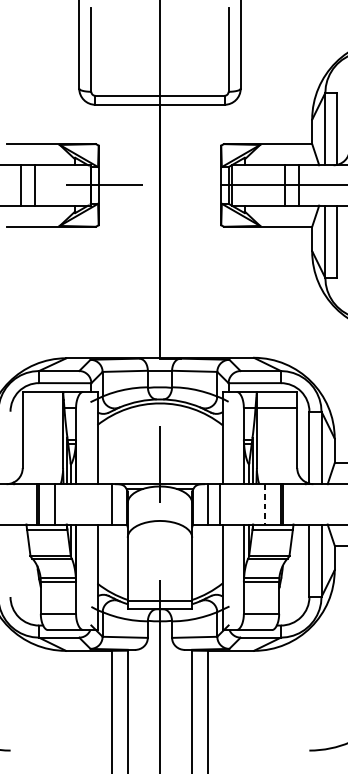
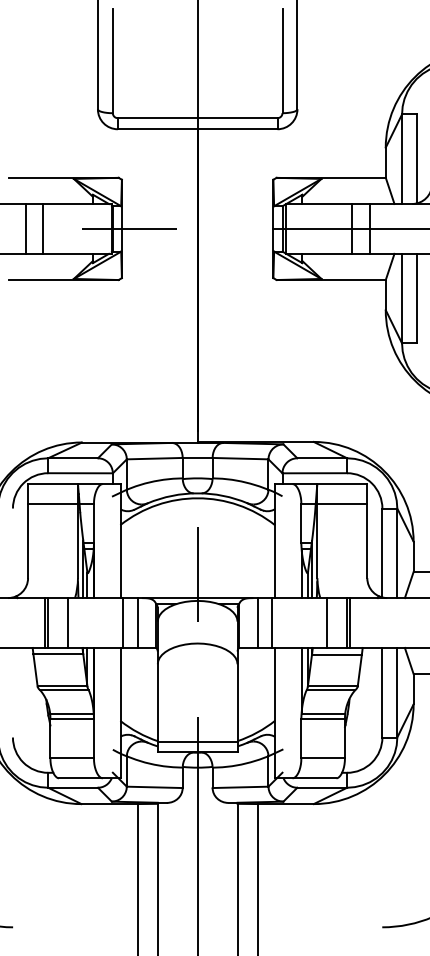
line: (42, 408) -> (52, 504), added
line: (99, 503) -> (123, 622), added
line: (265, 504) -> (327, 623), dashed -> solid

